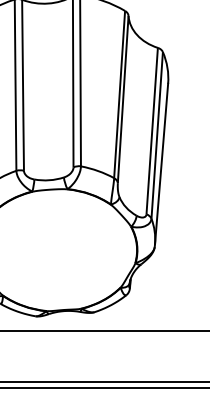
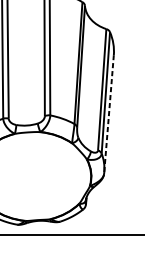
line: (161, 163) -> (108, 113), solid -> dashed

